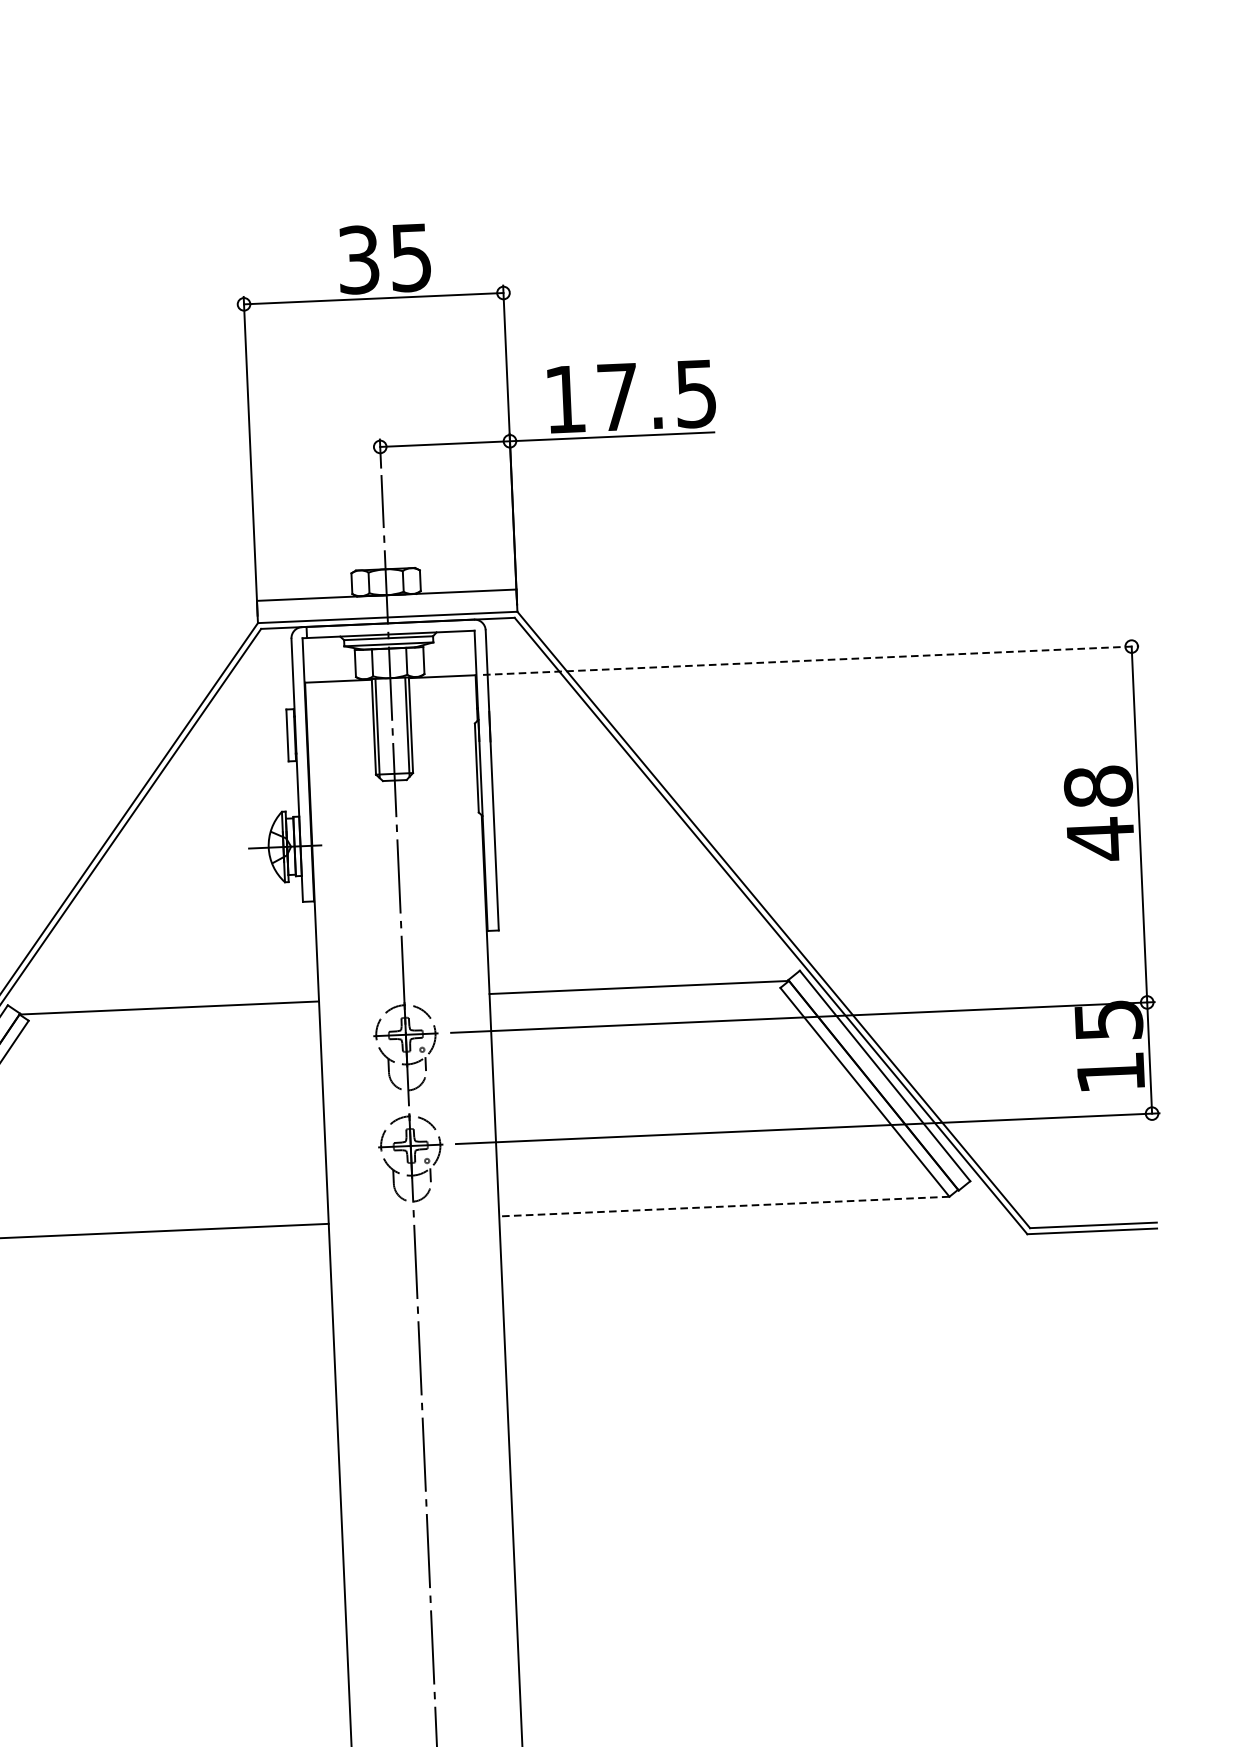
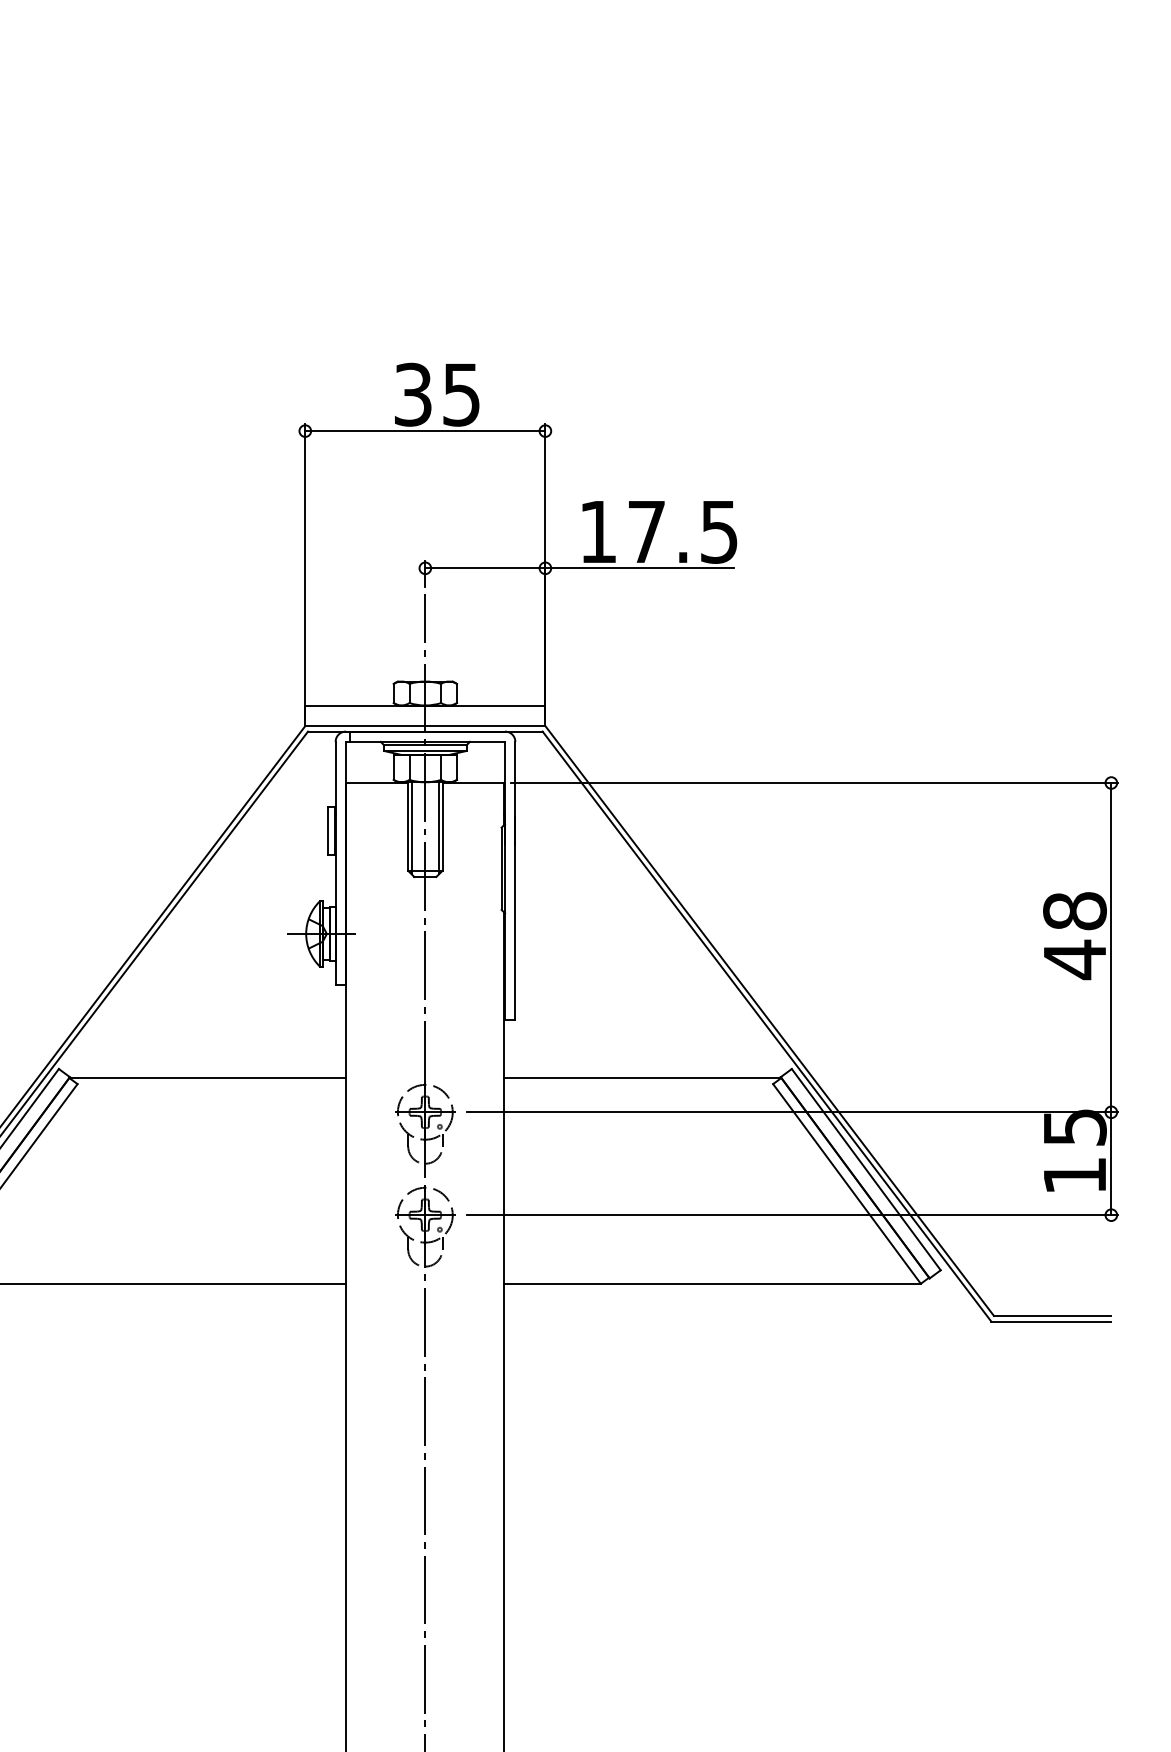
line: (810, 661) -> (814, 783), dashed -> solid
line: (724, 1206) -> (712, 1283), dashed -> solid

